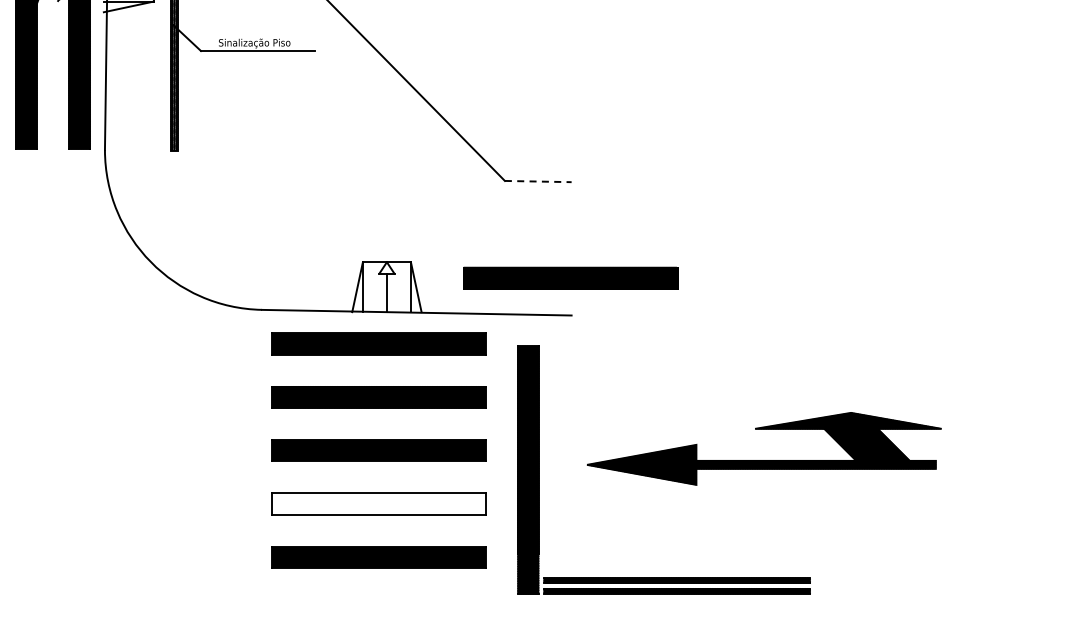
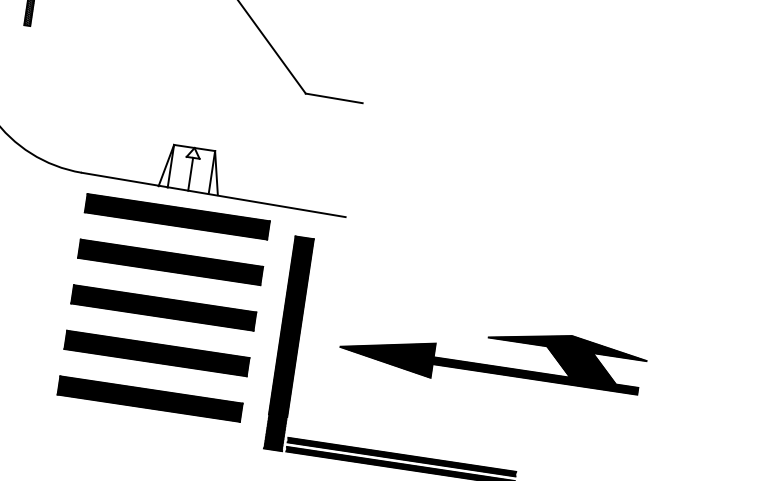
line: (538, 181) -> (334, 98), dashed -> solid
part: (570, 278) -> (349, 185), removed
hatch: (378, 503) -> (156, 353), added

